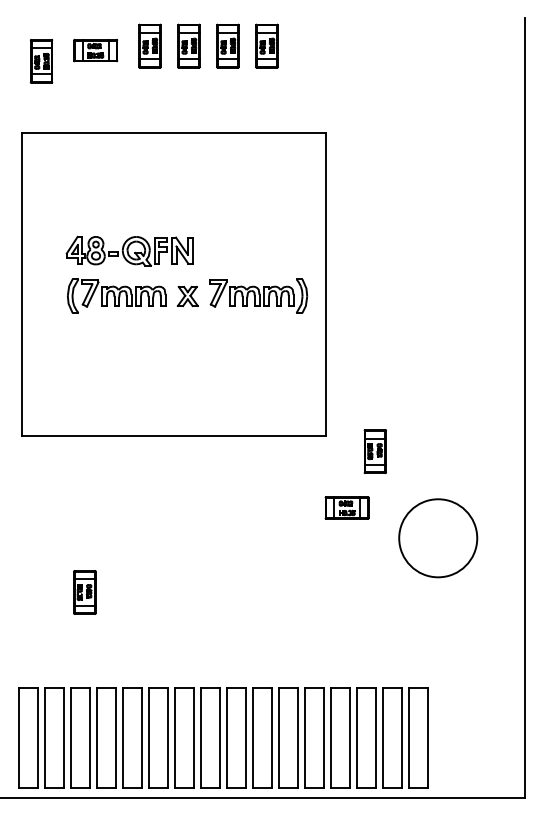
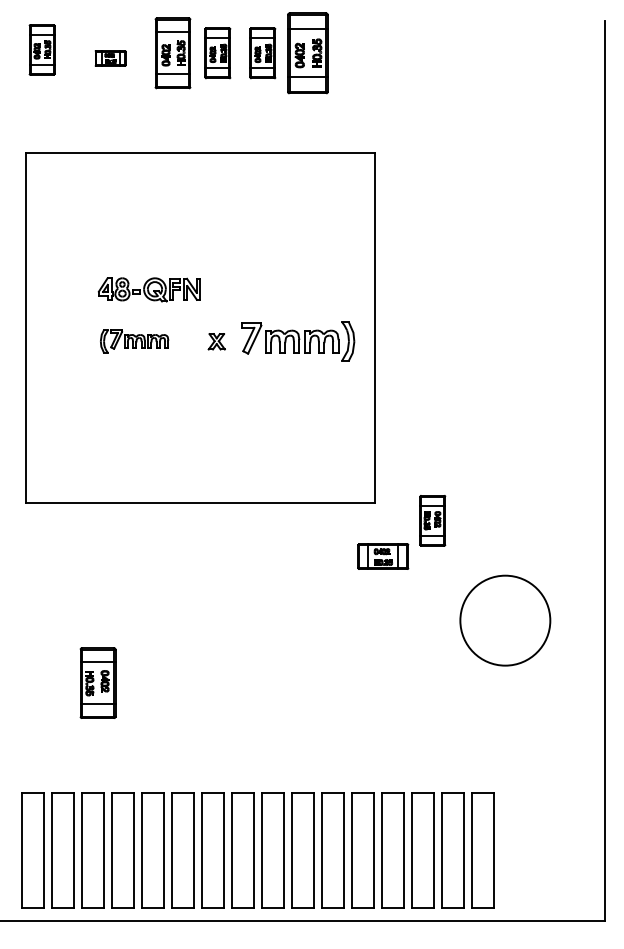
part: (149, 46) -> (172, 53), size x1.4
part: (266, 46) -> (307, 53), size x1.6
part: (95, 50) -> (110, 58), size x0.6
part: (41, 61) -> (41, 49), moved
part: (129, 251) -> (149, 289), size x0.7
part: (116, 296) -> (134, 341), size x0.6
part: (187, 296) -> (216, 341), size x0.7
part: (347, 507) -> (383, 556), moved
part: (84, 591) -> (97, 682), size x1.4

